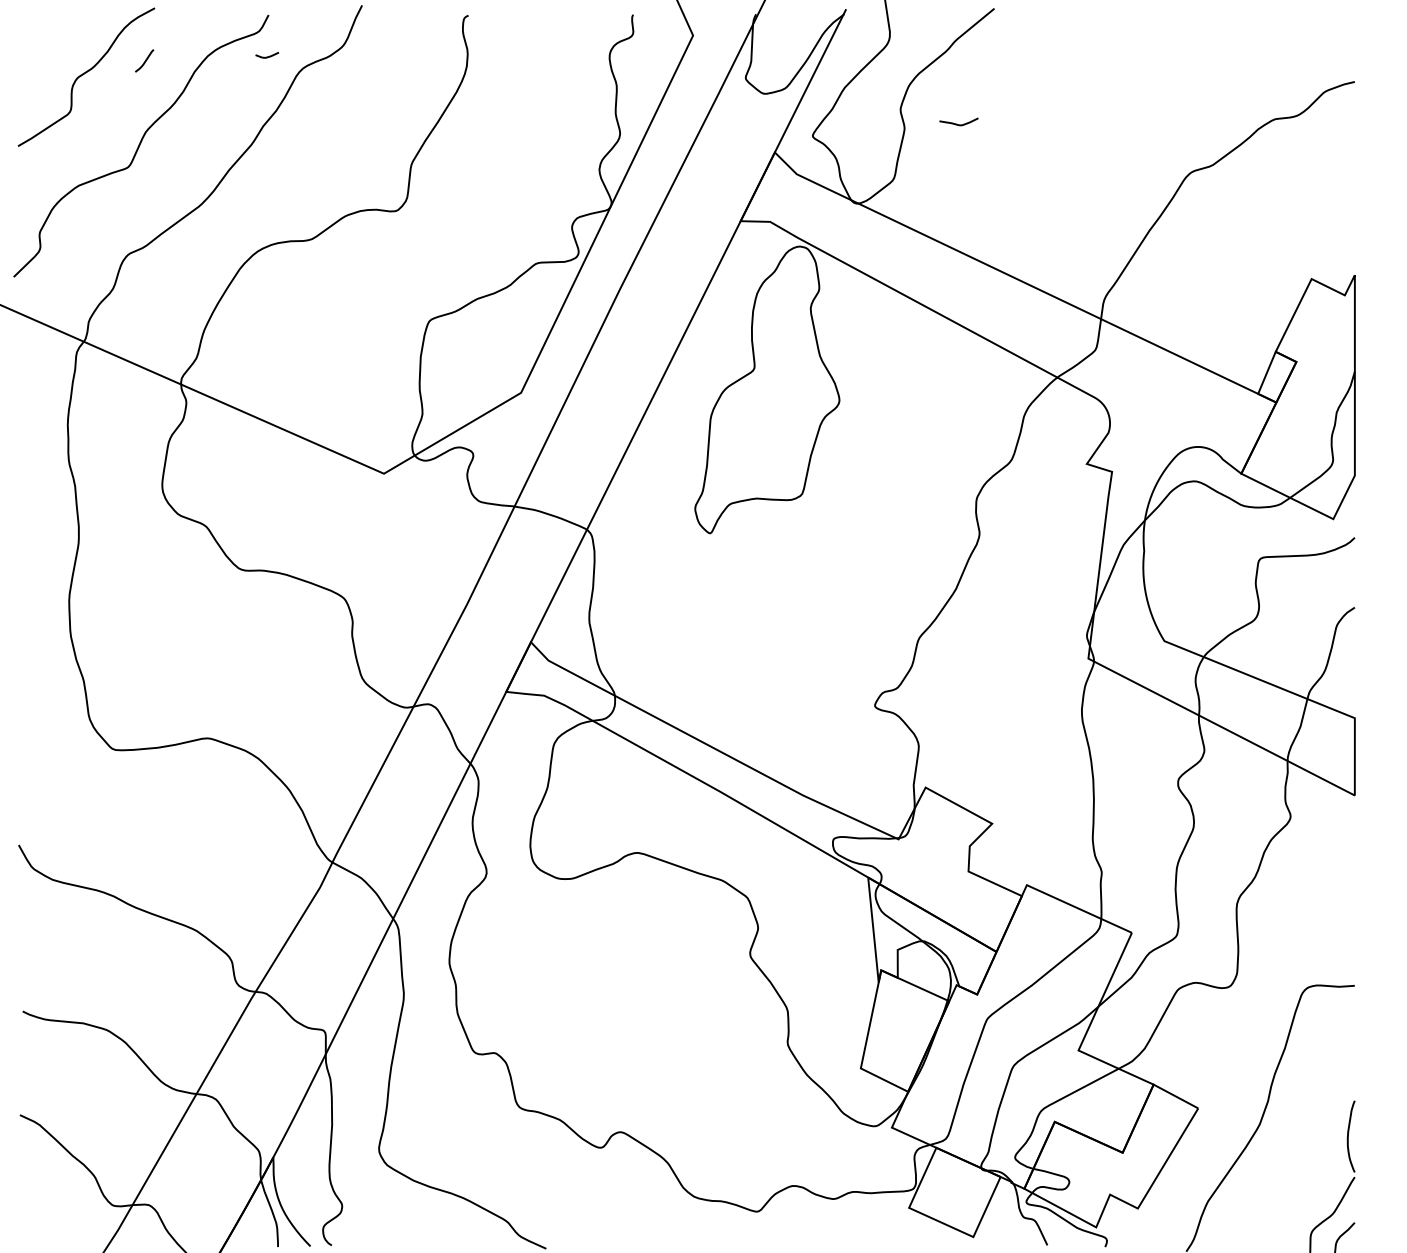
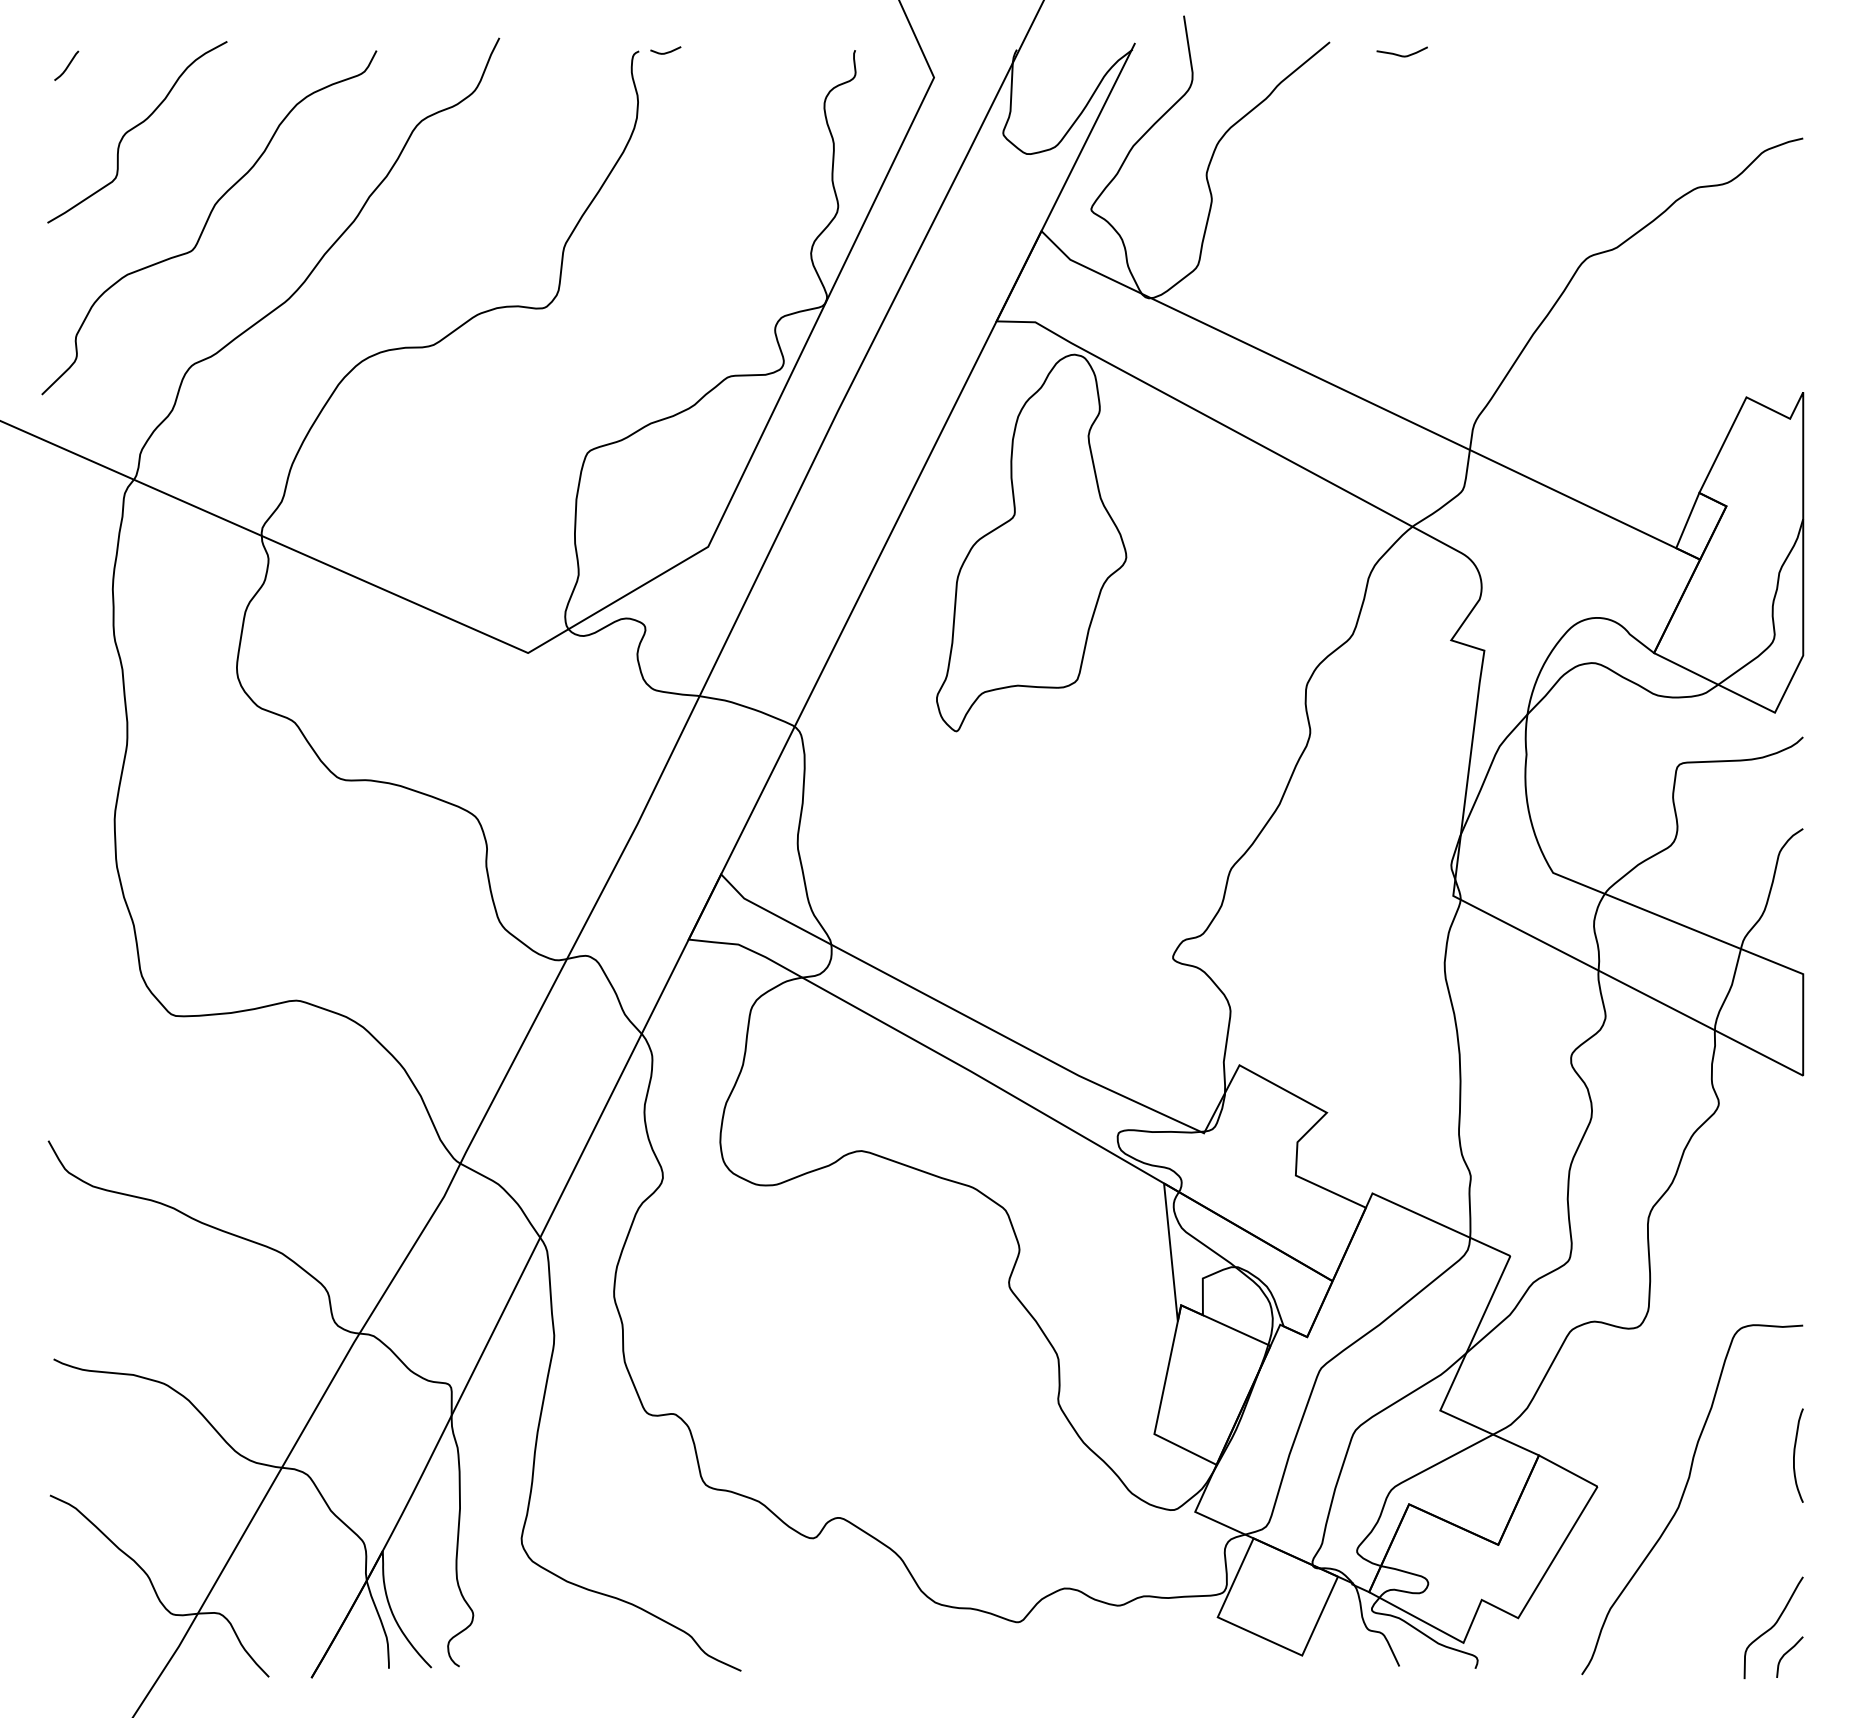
curve: (267, 56) -> (665, 52), moved
curve: (145, 60) -> (67, 65), moved
curve: (956, 123) -> (1399, 54), moved
curve: (1348, 1135) -> (1795, 1454), moved

